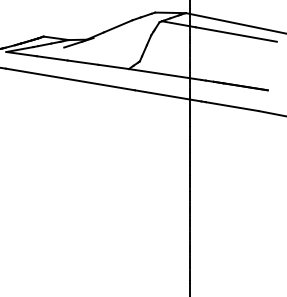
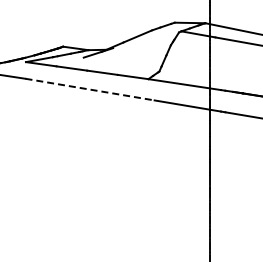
line: (71, 79) -> (91, 89), solid -> dashed

